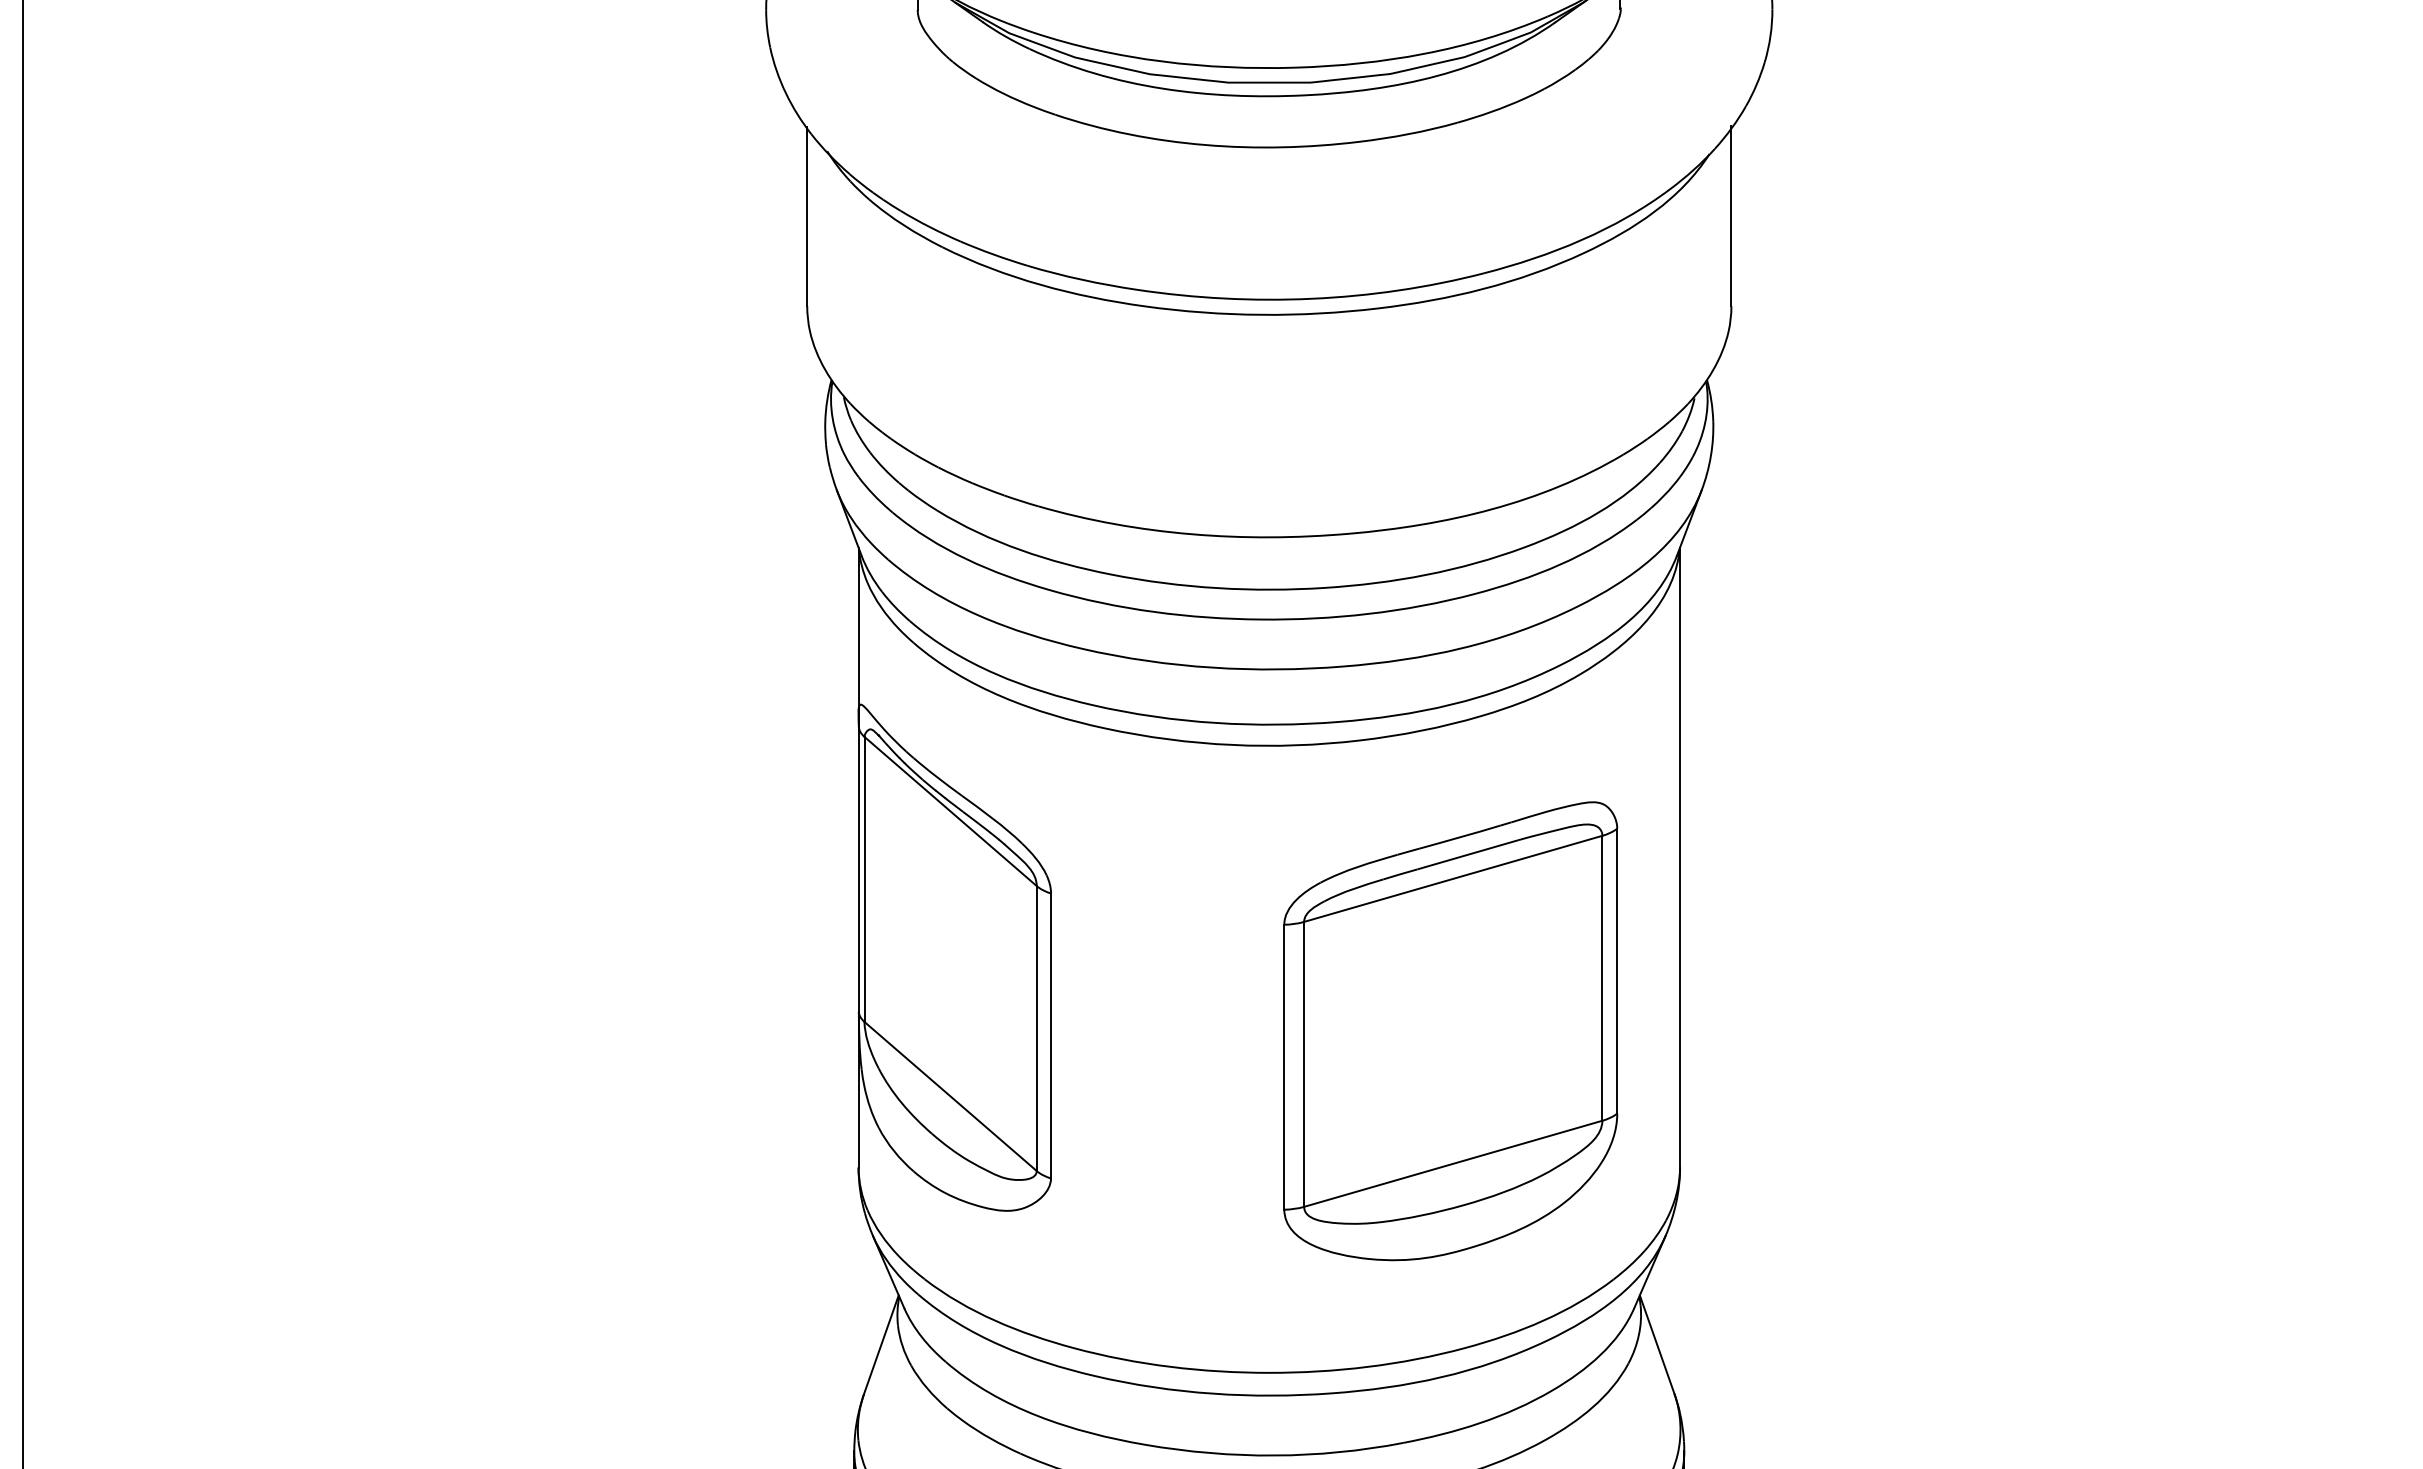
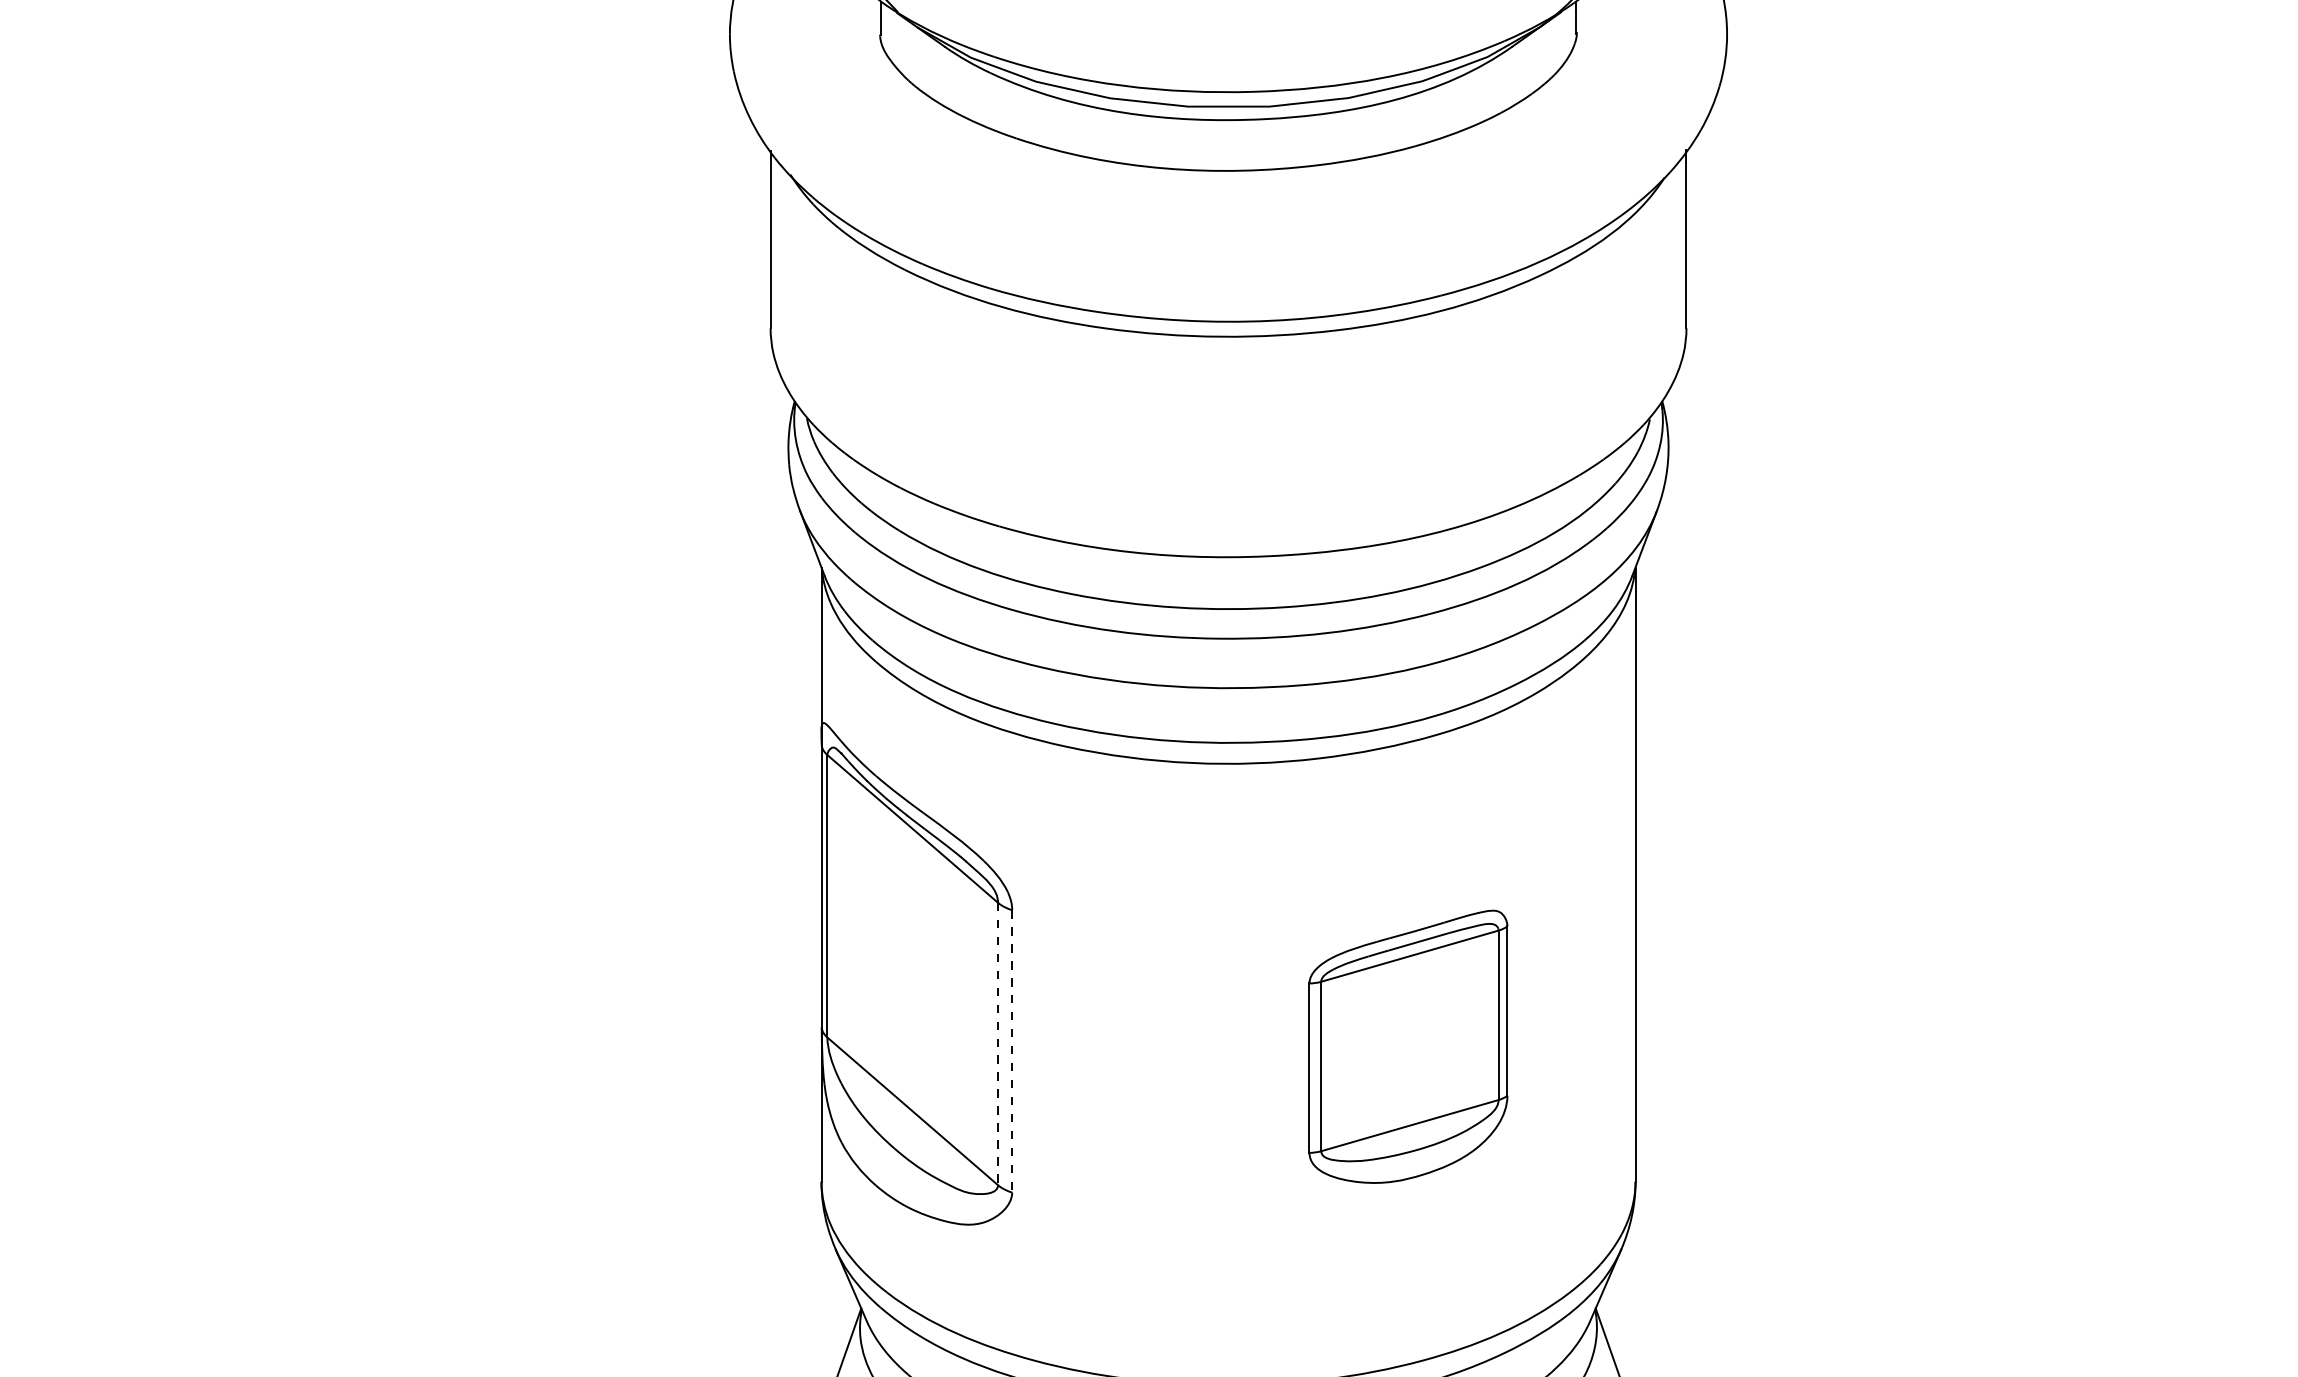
line: (1036, 1029) -> (997, 1044), solid -> dashed
part: (1450, 1031) -> (1408, 1046), size x0.6
line: (1051, 1036) -> (1012, 1051), solid -> dashed

